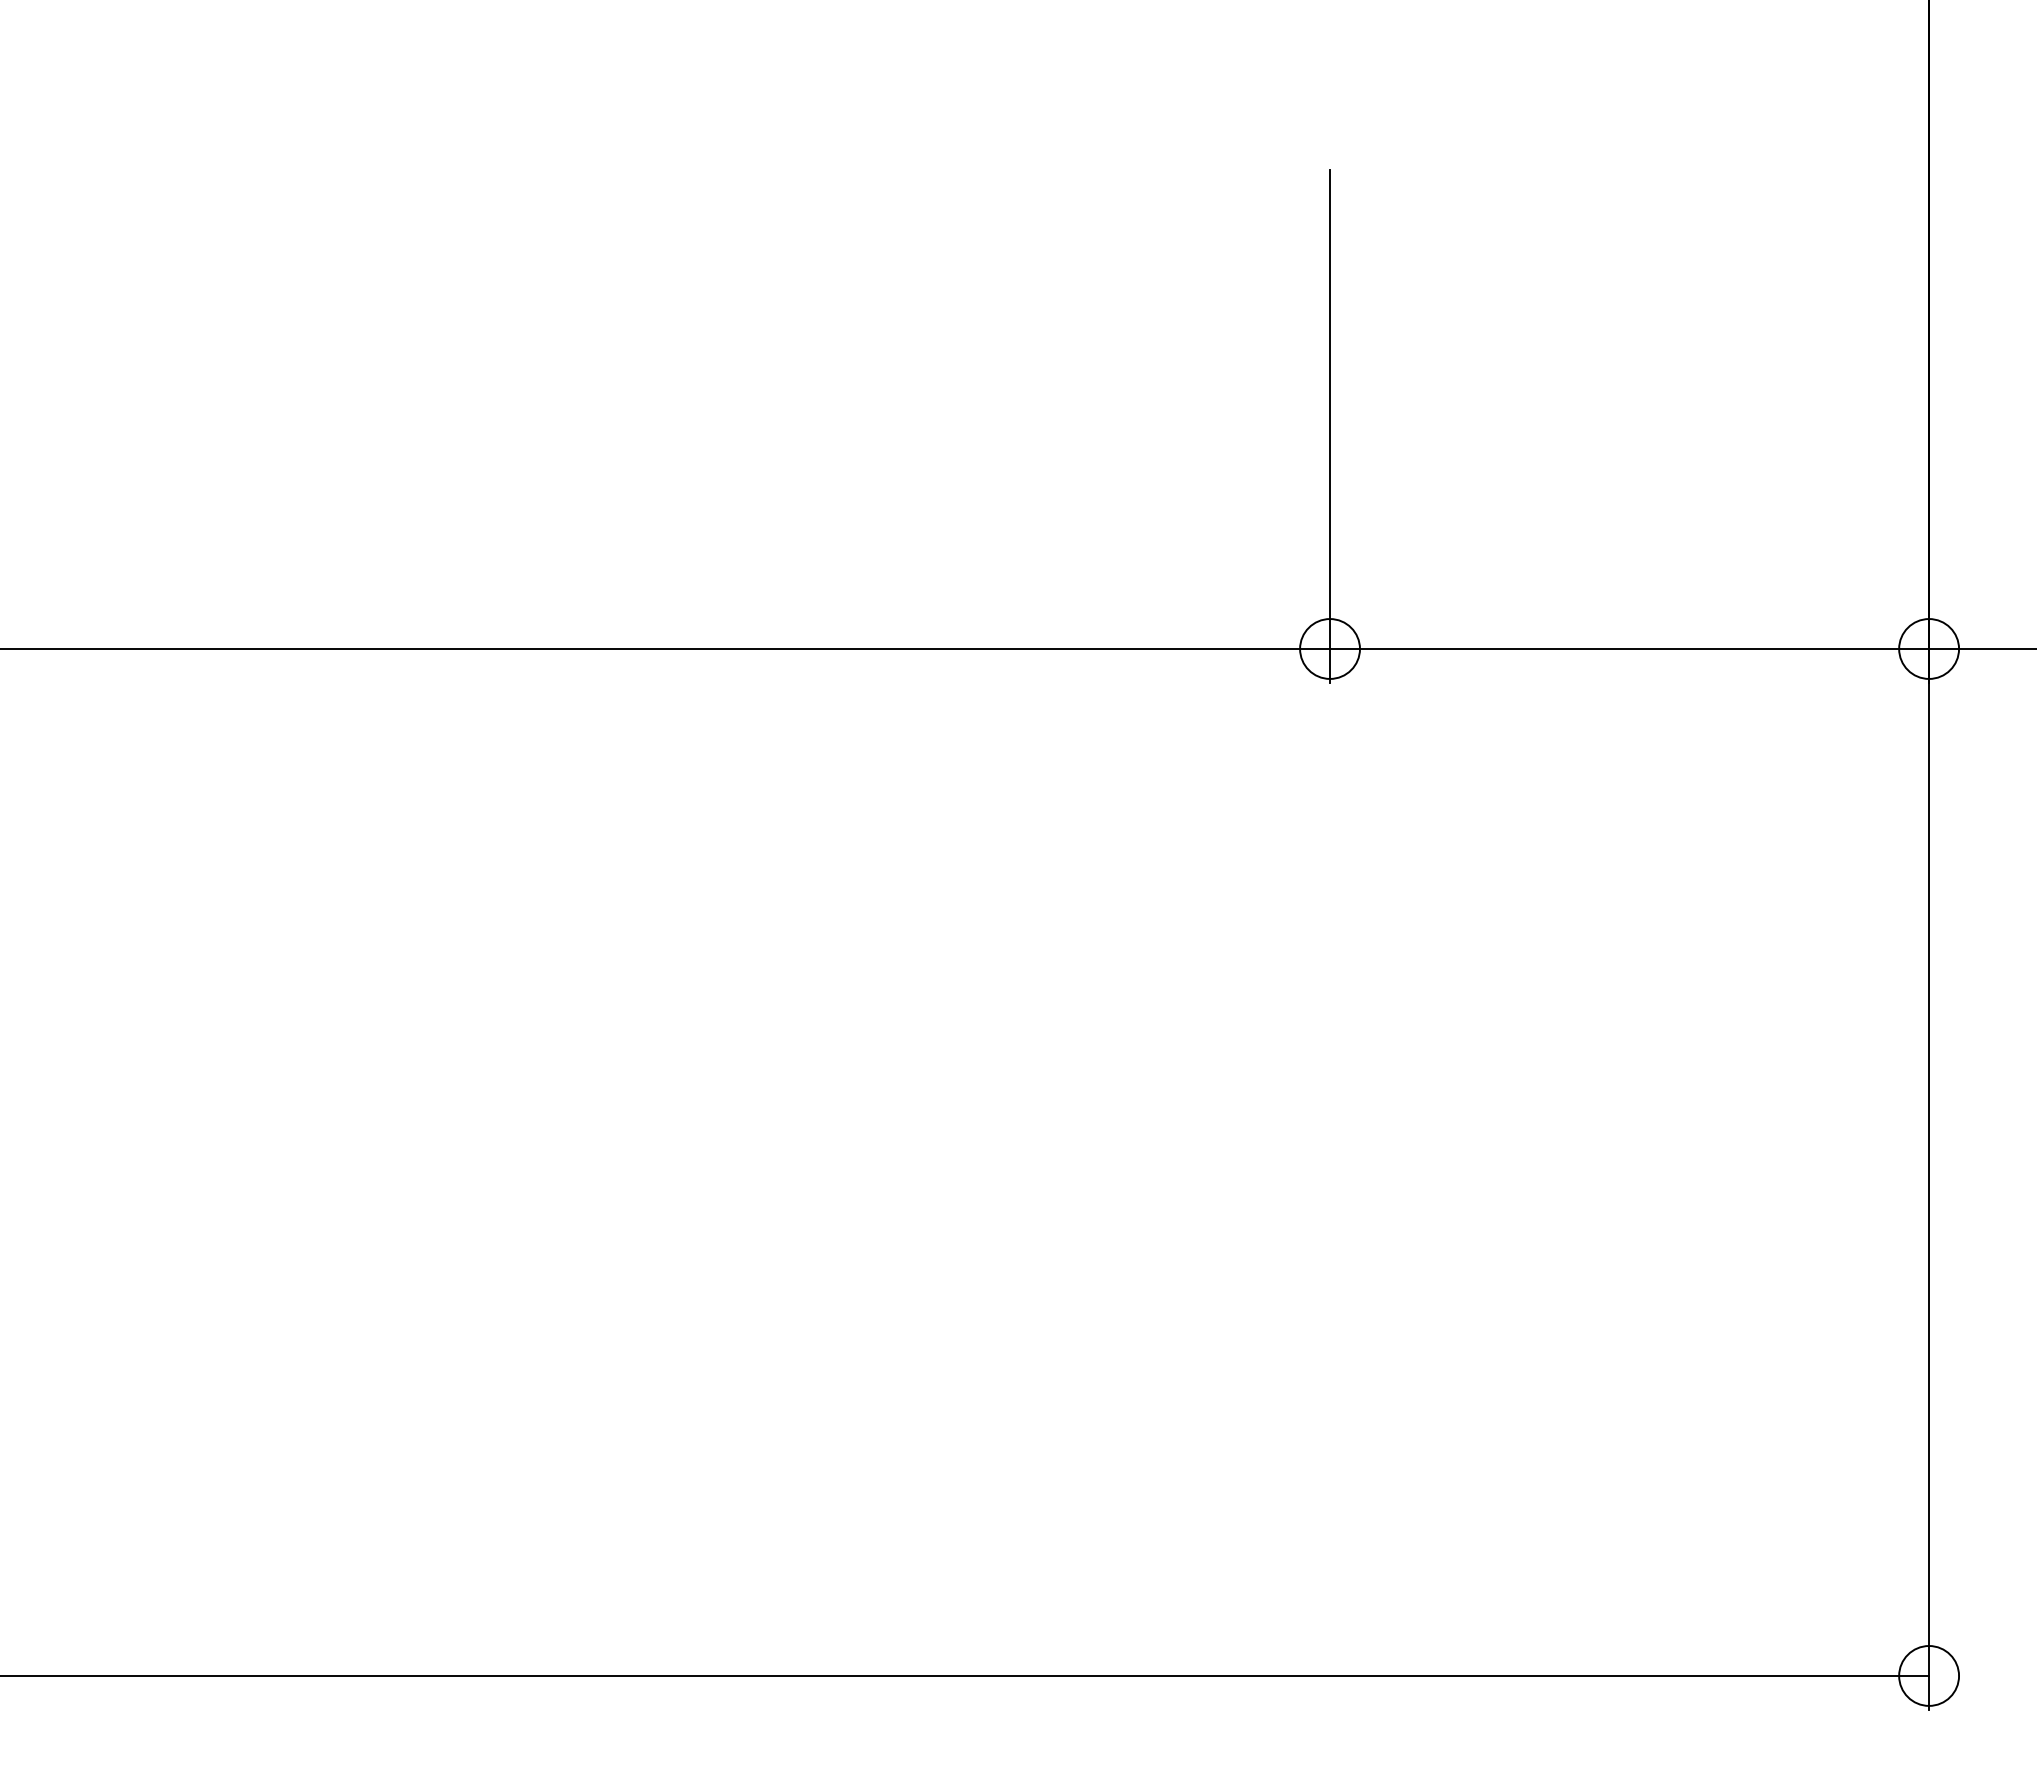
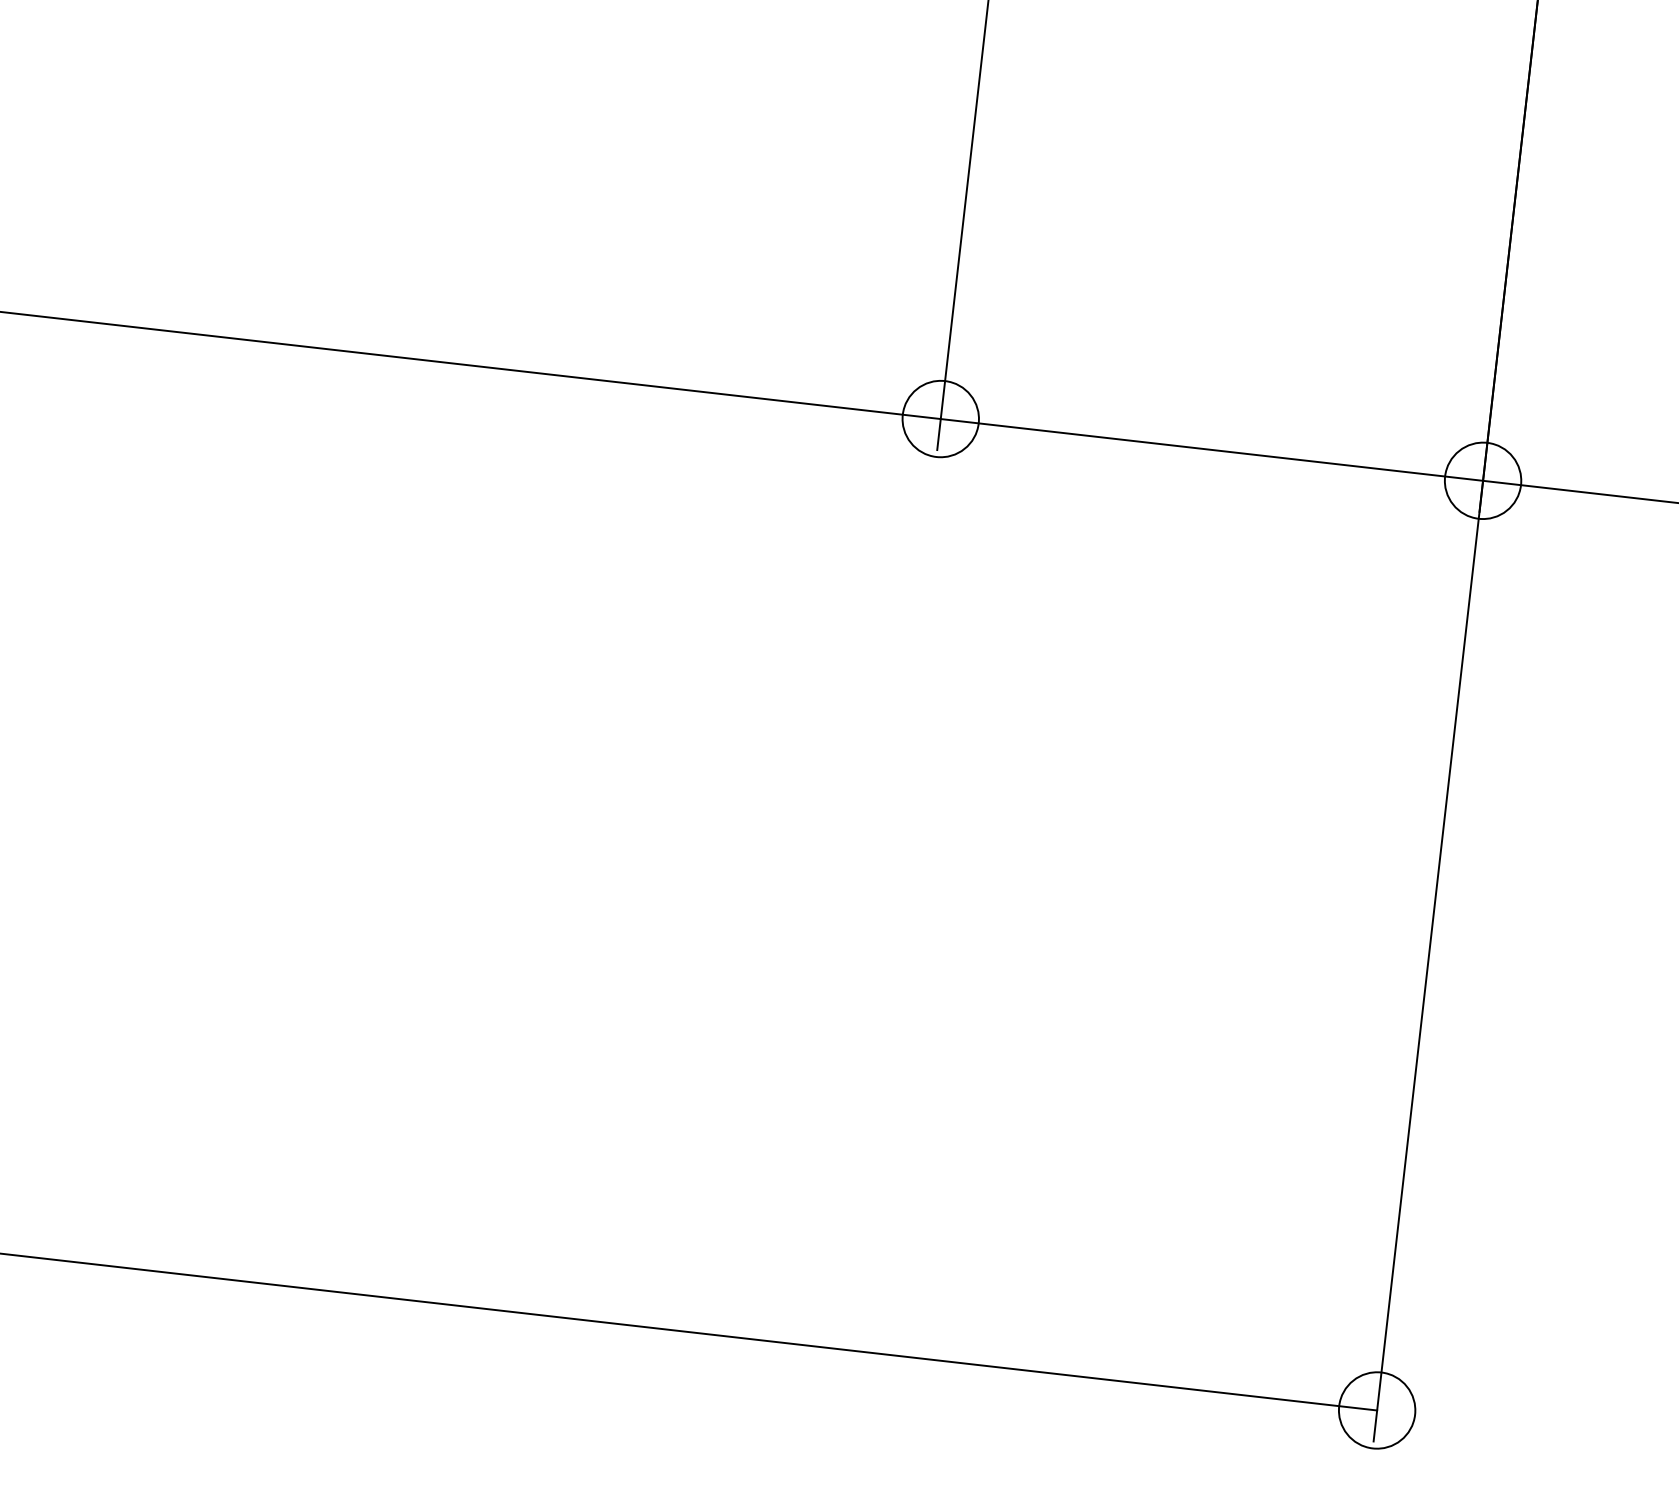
circle: (1329, 648) -> (940, 418), size x1.4
circle: (1929, 648) -> (1483, 480), size x1.4
circle: (1929, 1675) -> (1377, 1410), size x1.4

